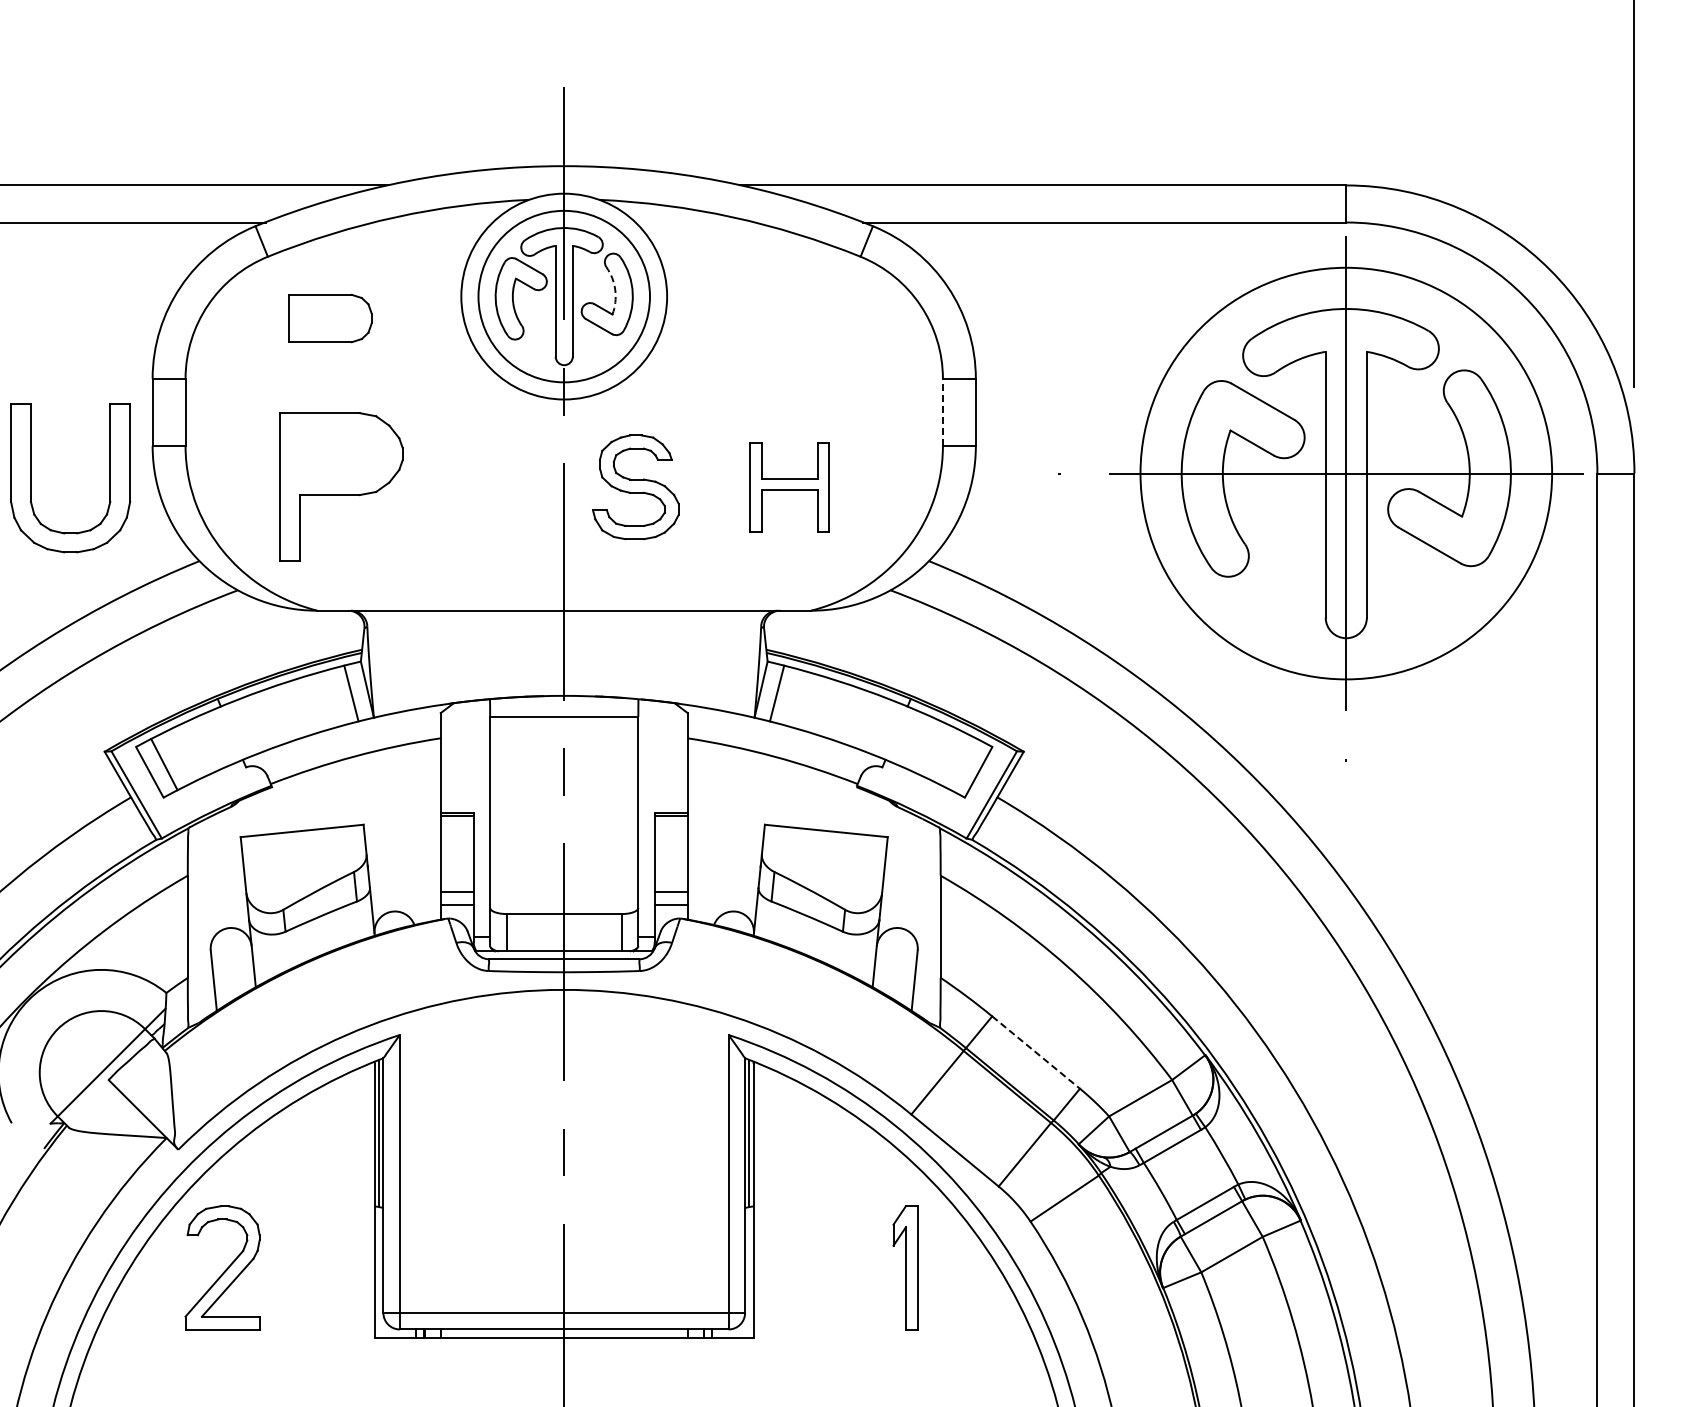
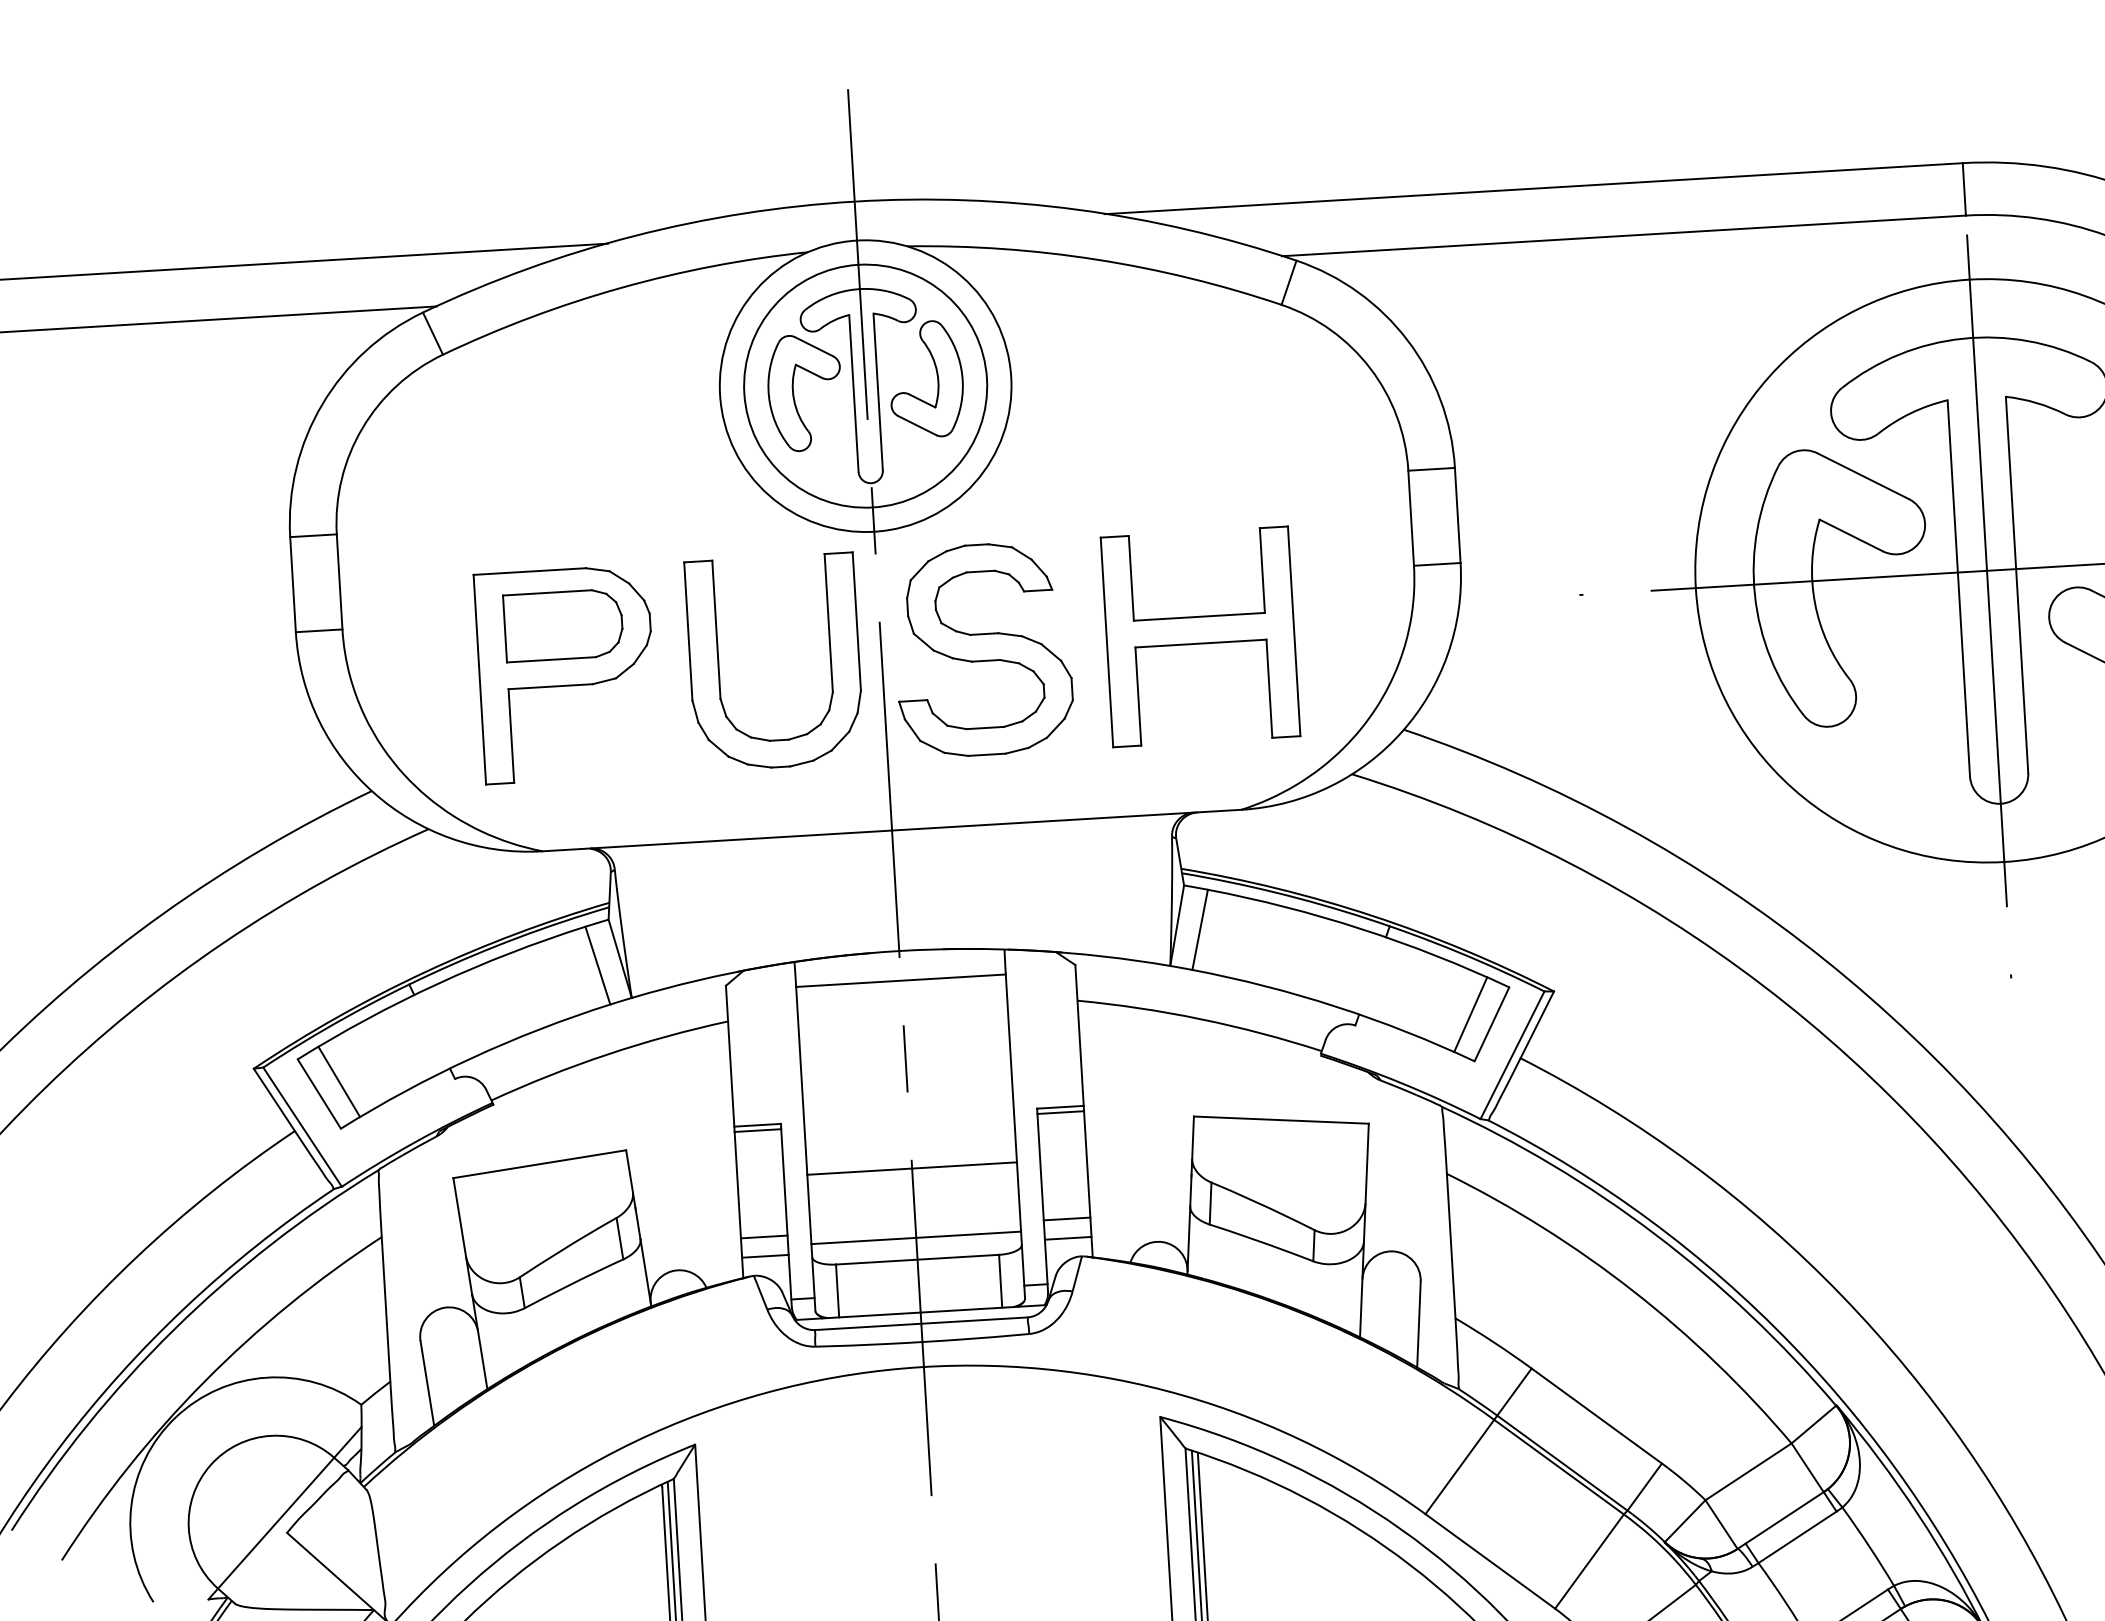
arc: (615, 290) -> (937, 373), dashed -> solid
part: (330, 318) -> (563, 625), moved
line: (942, 412) -> (1410, 518), dashed -> solid
part: (31, 478) -> (719, 665), moved
part: (789, 486) -> (1200, 635), size x1.67
part: (635, 487) -> (982, 650), size x1.43
line: (963, 764) -> (1469, 1014), added
line: (564, 849) -> (912, 1168), added
line: (564, 898) -> (916, 1237), added
line: (1036, 1052) -> (1597, 1415), dashed -> solid

